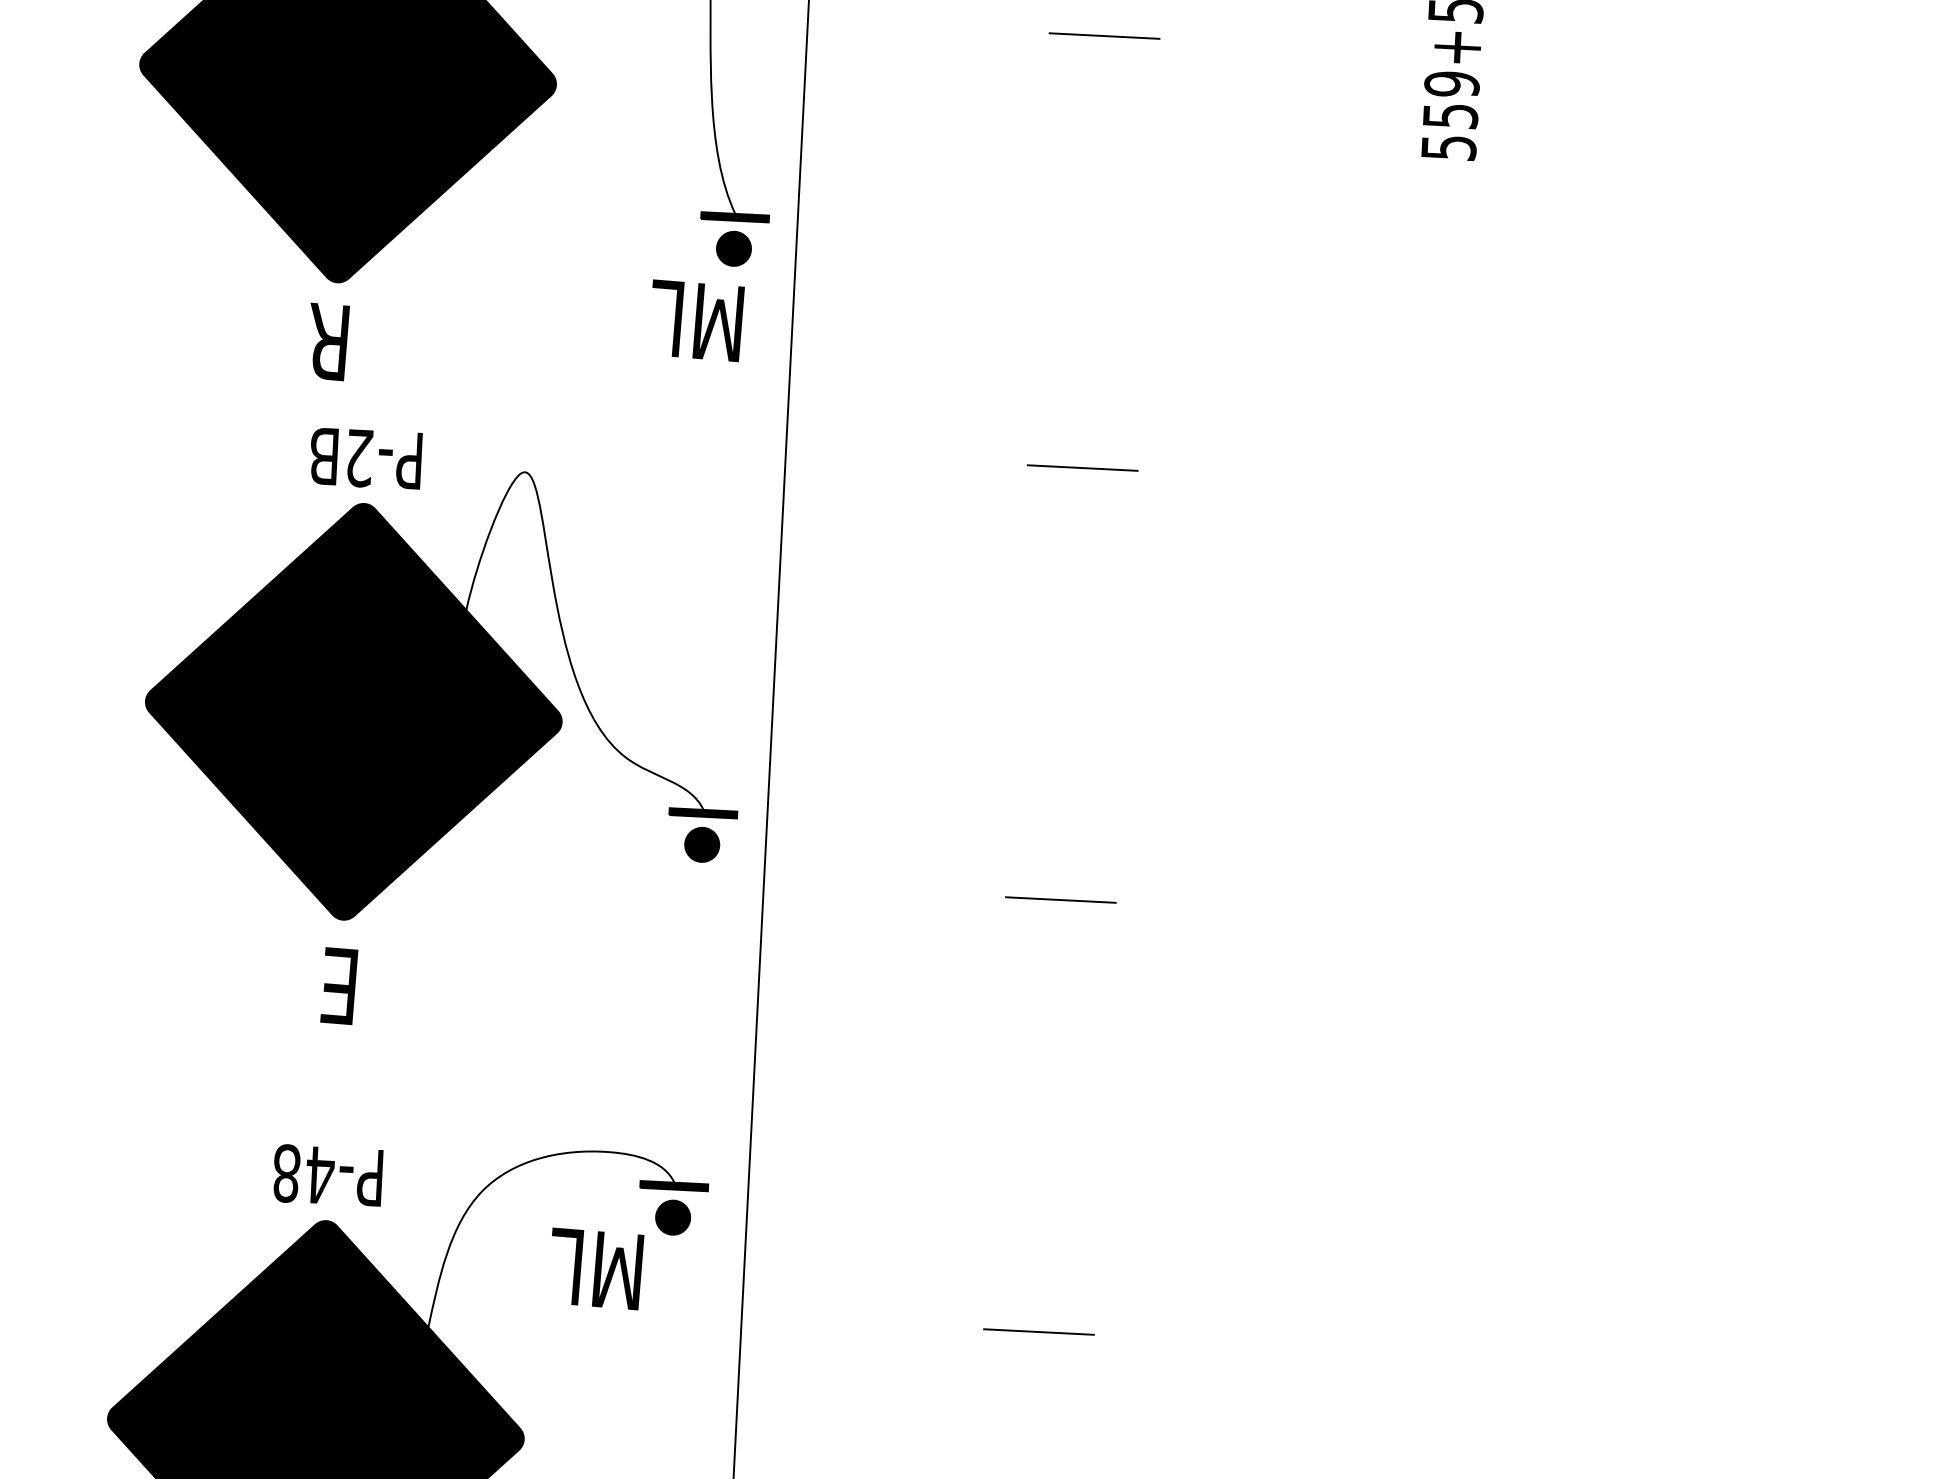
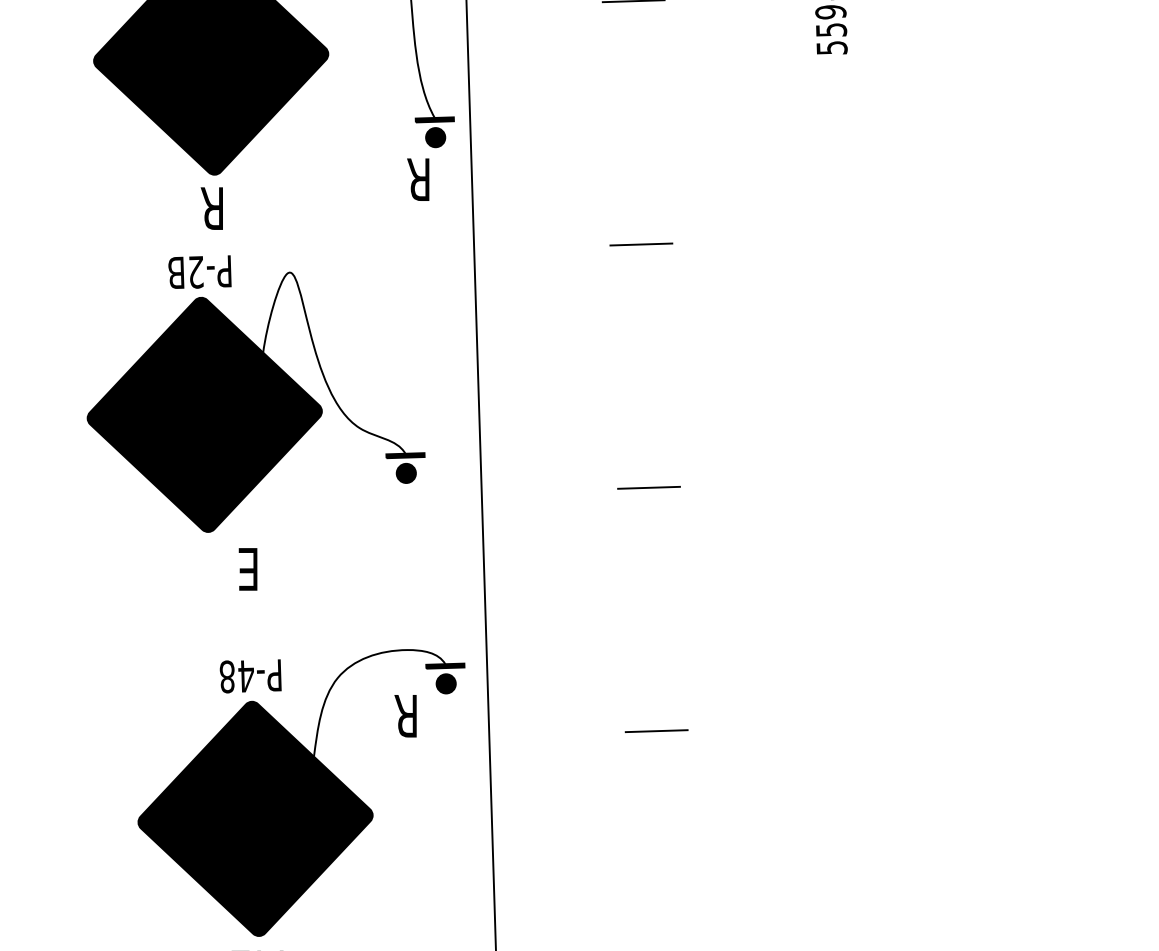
text: (695, 320) -> (417, 179), ML -> R
part: (446, 681) -> (255, 393), moved
text: (594, 1269) -> (404, 716), ML -> R

